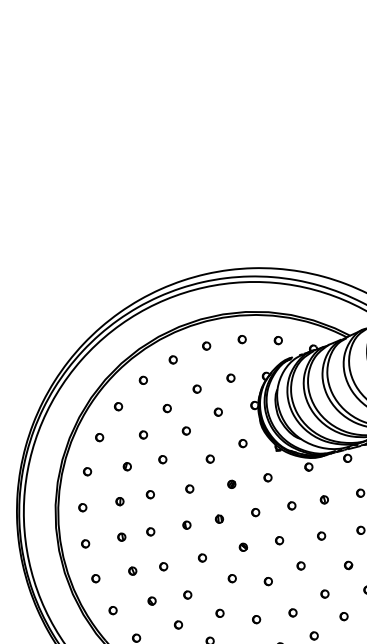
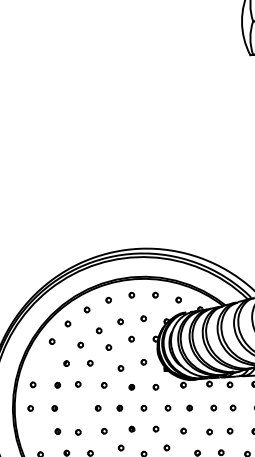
part: (87, 470) -> (40, 361), removed
part: (149, 532) -> (73, 408), removed
part: (96, 577) -> (33, 431), removed

